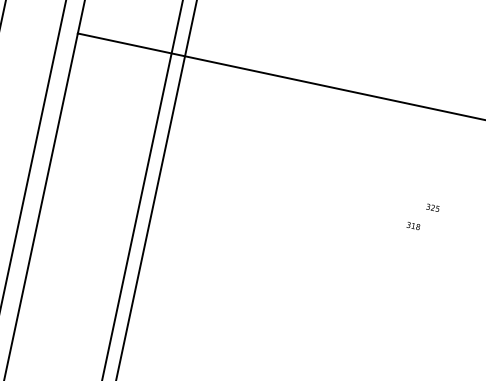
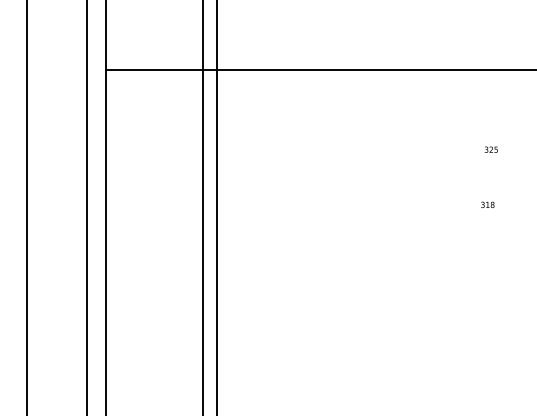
text: (432, 207) -> (490, 149), moved
text: (413, 225) -> (487, 204), moved

